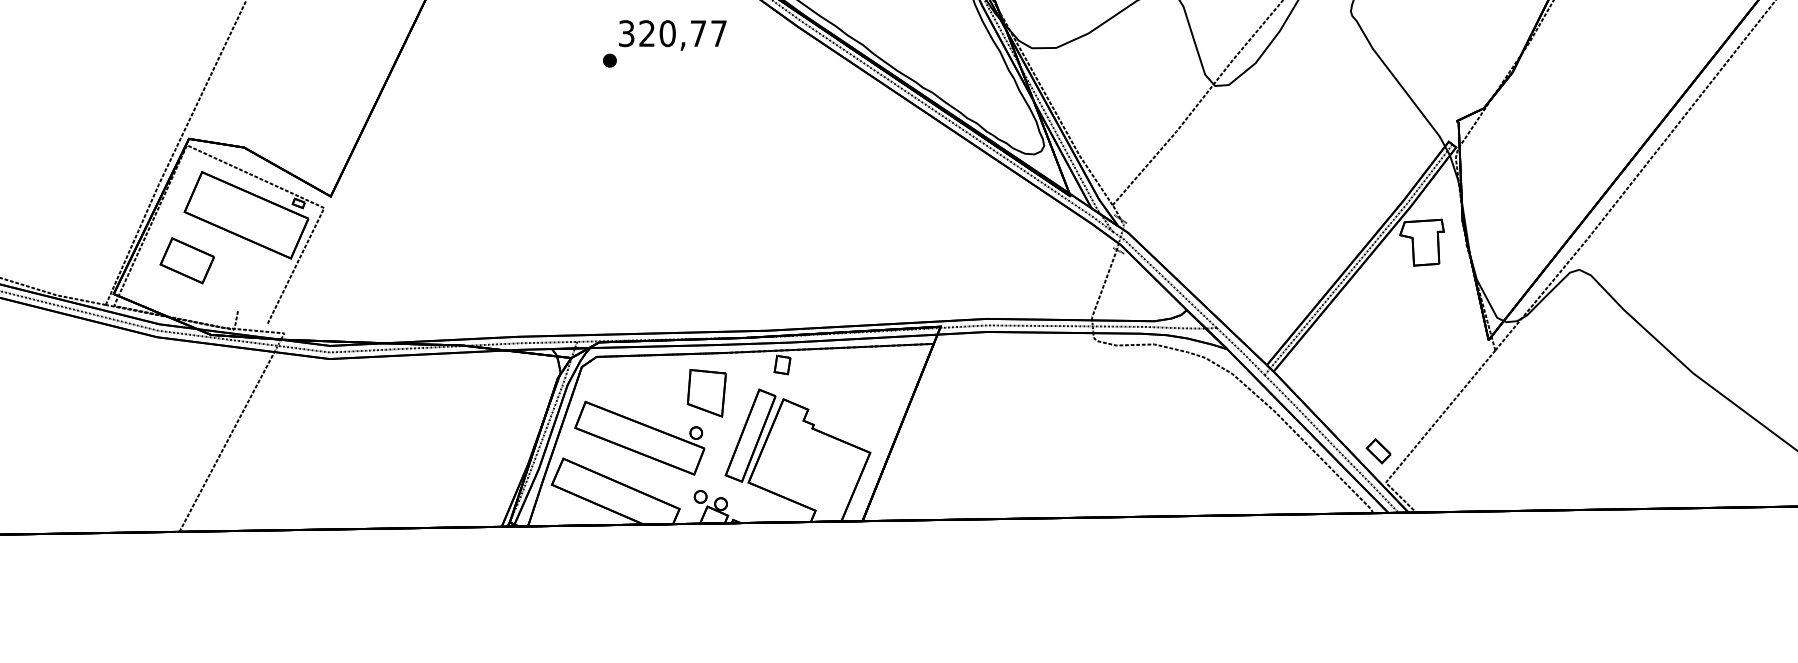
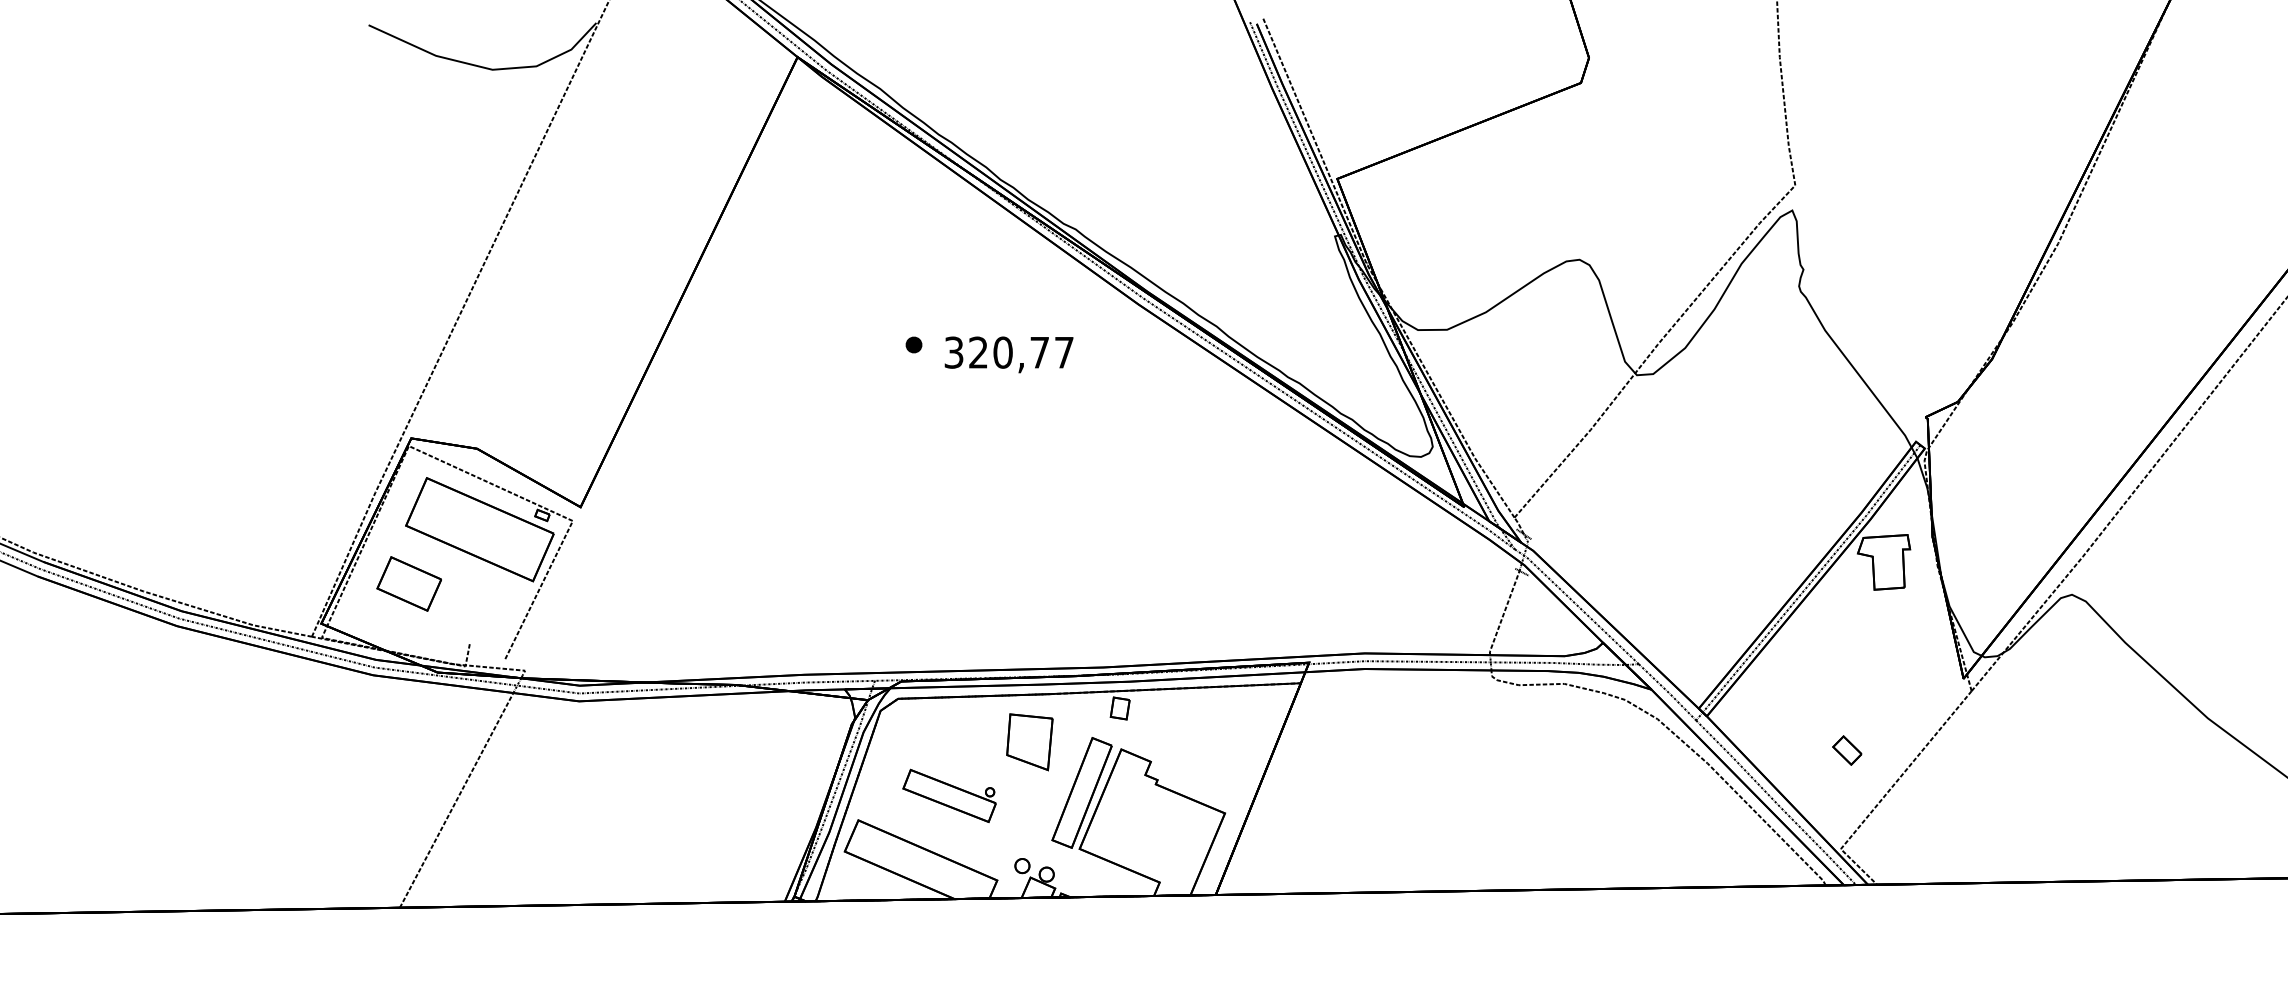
text: (672, 35) -> (1008, 354), moved
part: (639, 437) -> (949, 795), size x0.6
part: (1378, 451) -> (1847, 750), moved

